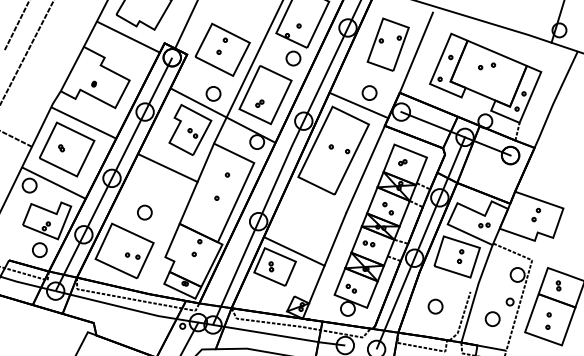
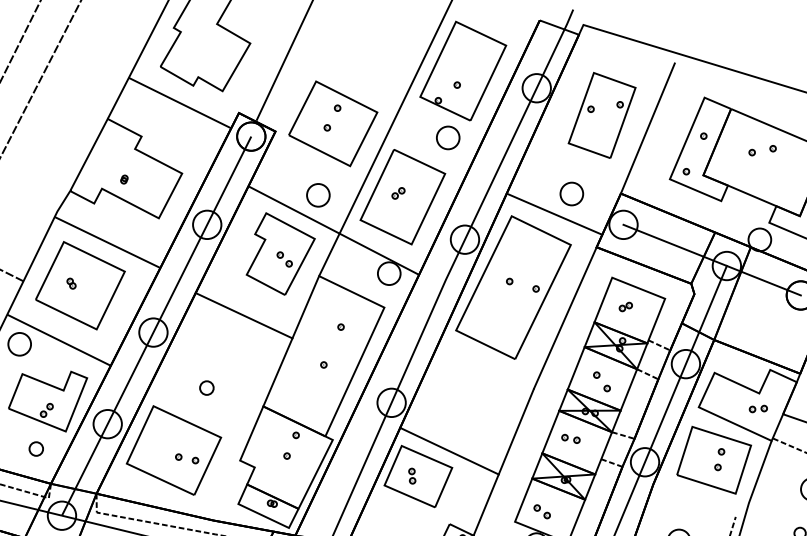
part: (259, 103) -> (397, 193), moved
part: (144, 212) -> (206, 387), size x0.6
part: (39, 249) -> (35, 448), size x0.6

